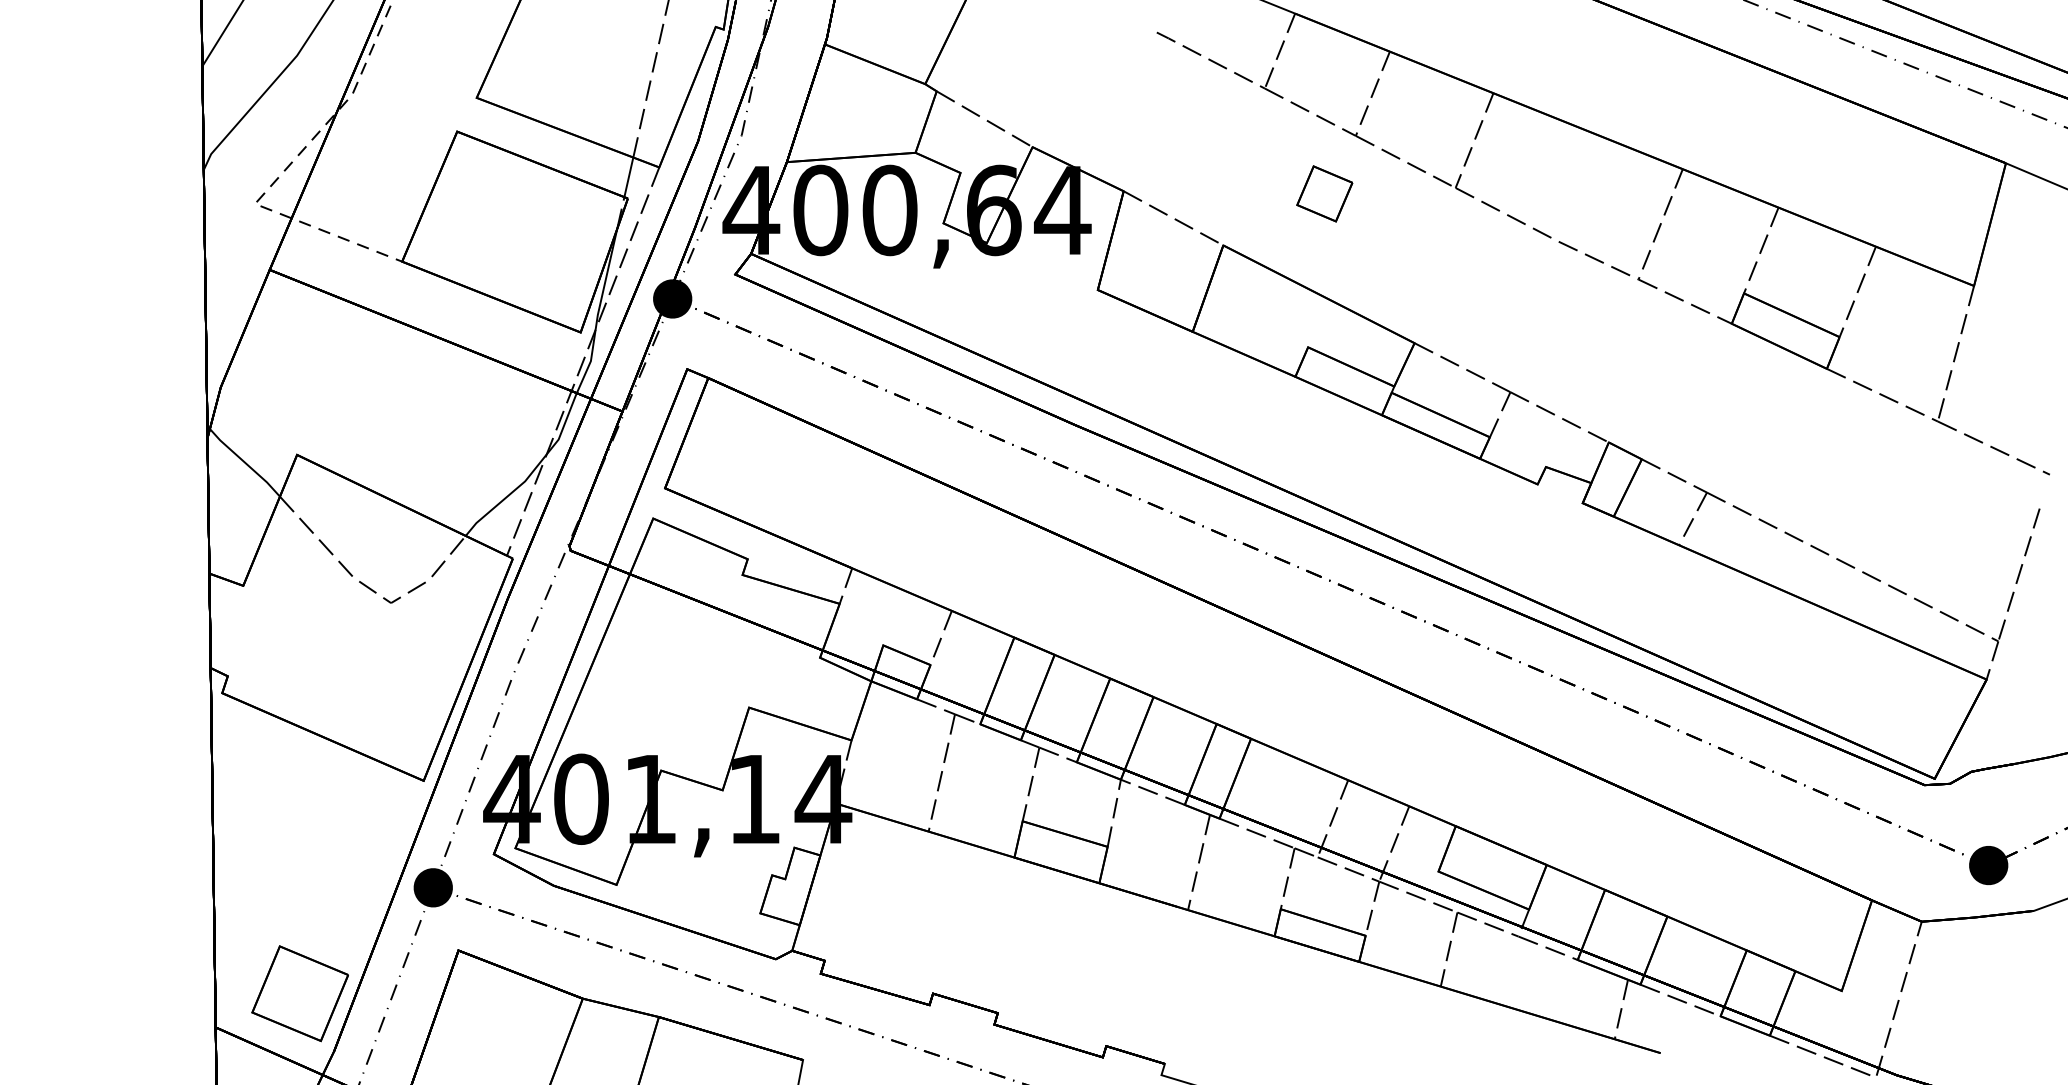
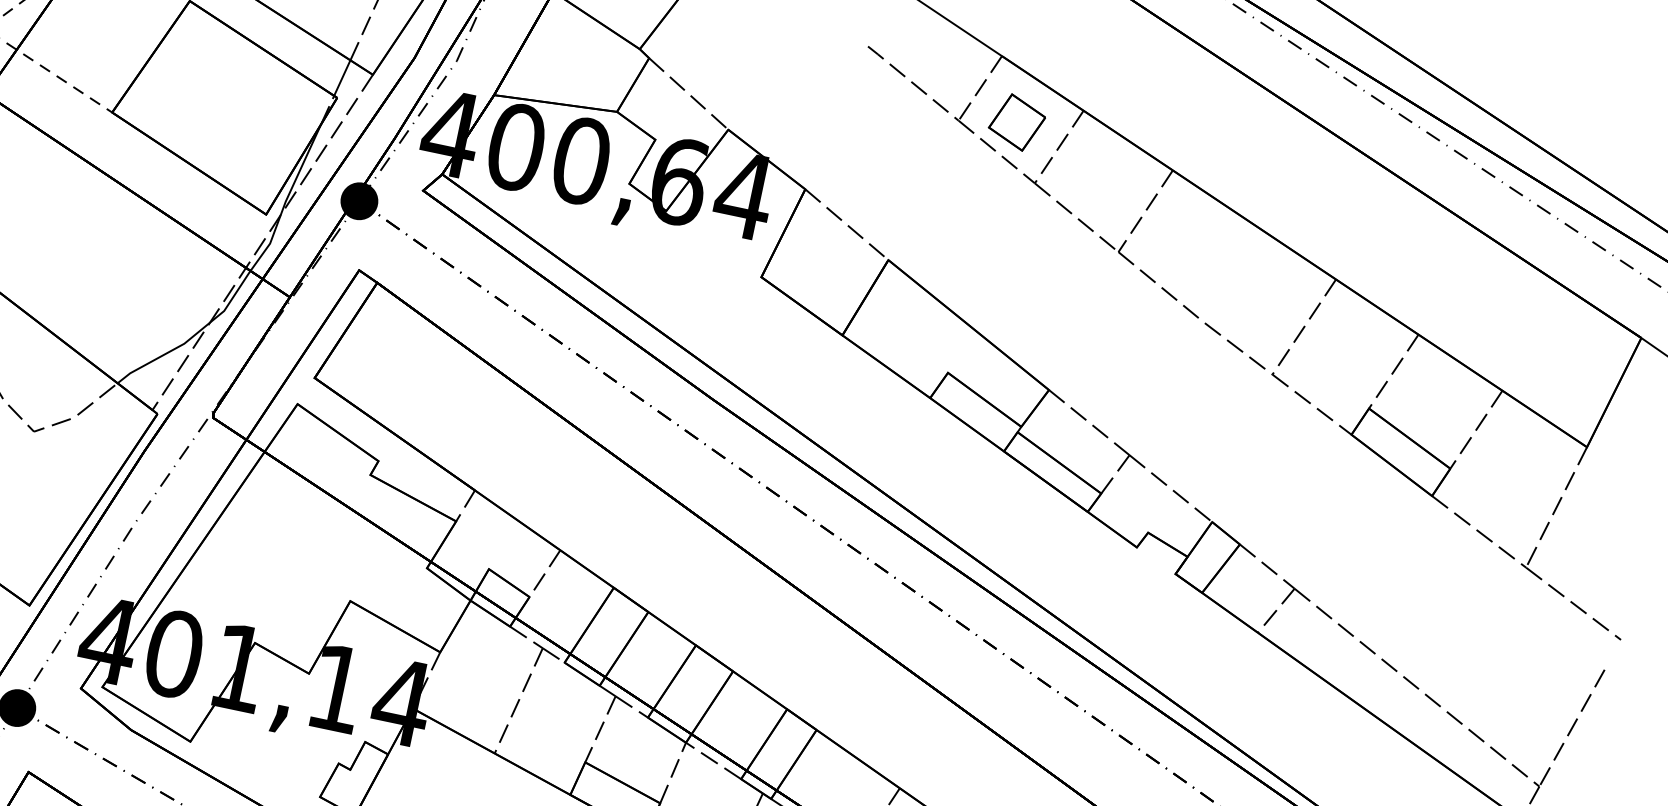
part: (1324, 193) -> (1016, 122), moved

